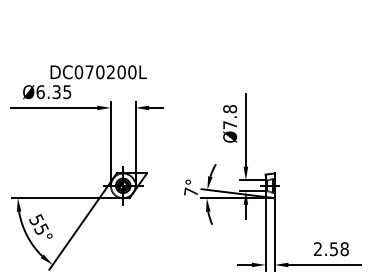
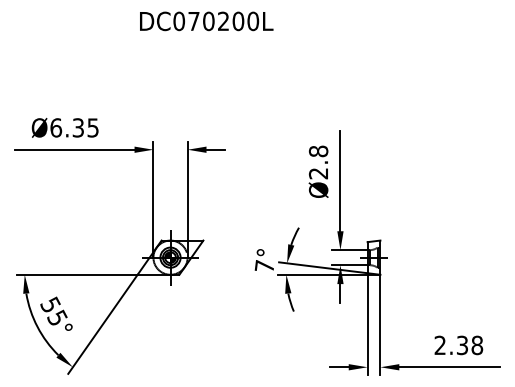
text: (98, 72) -> (206, 21), moved
text: (229, 125) -> (317, 173), Ø7.8 -> Ø2.8
text: (334, 248) -> (462, 344), 2.58 -> 2.38

